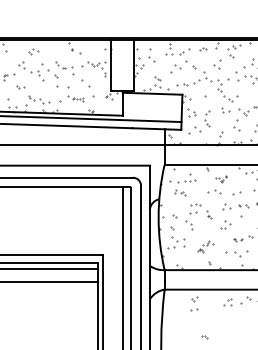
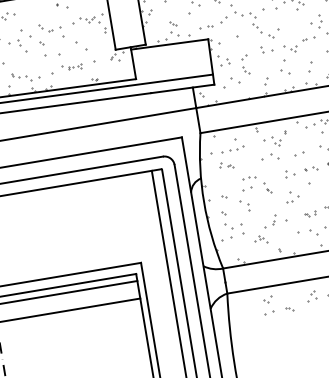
part: (220, 179) -> (275, 140), size x1.67
part: (205, 246) -> (270, 229), size x1.67
part: (204, 337) -> (289, 309), moved

